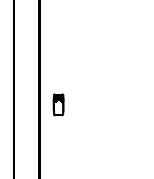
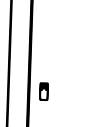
part: (58, 104) -> (43, 91), moved

